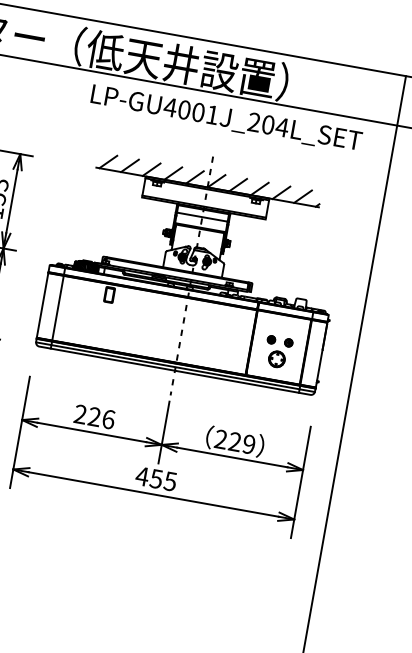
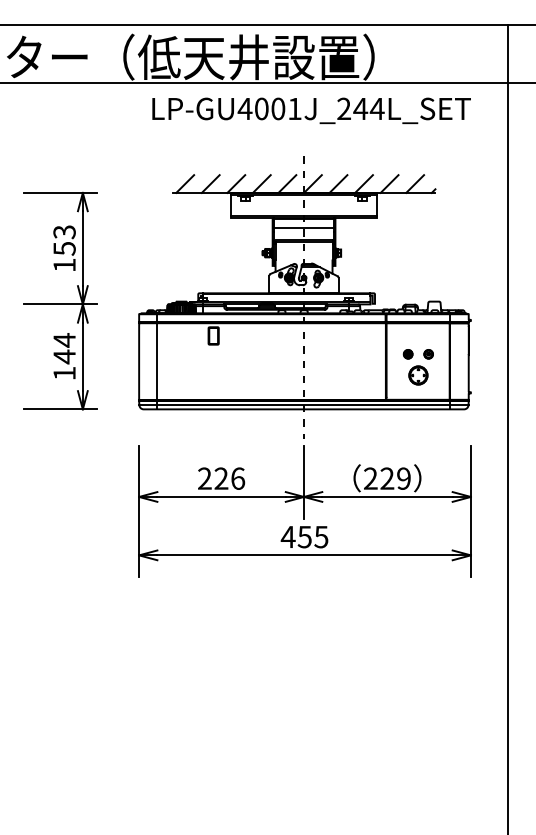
text: (268, 124) -> (360, 108), LP-GU4001J_204L_SET -> LP-GU4001J_244L_SET

